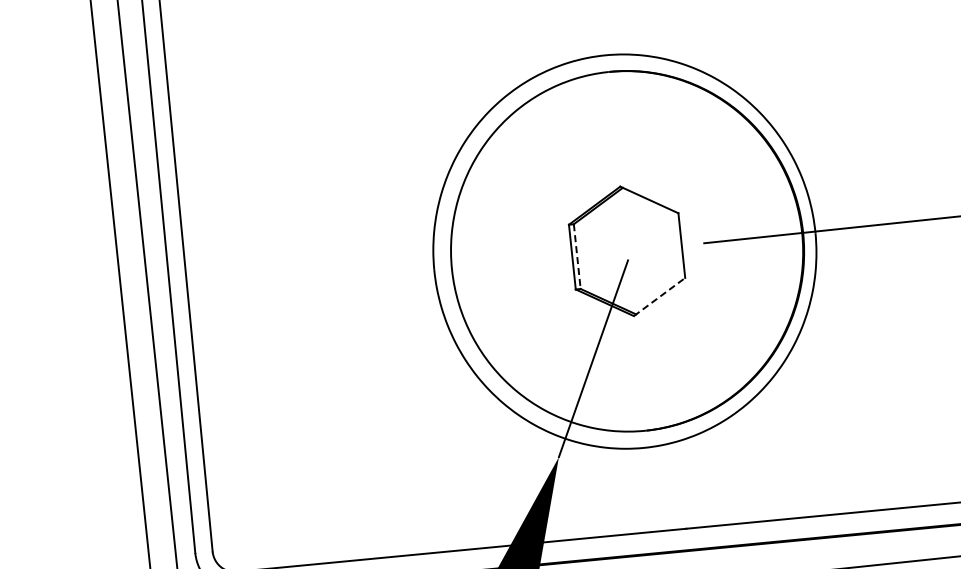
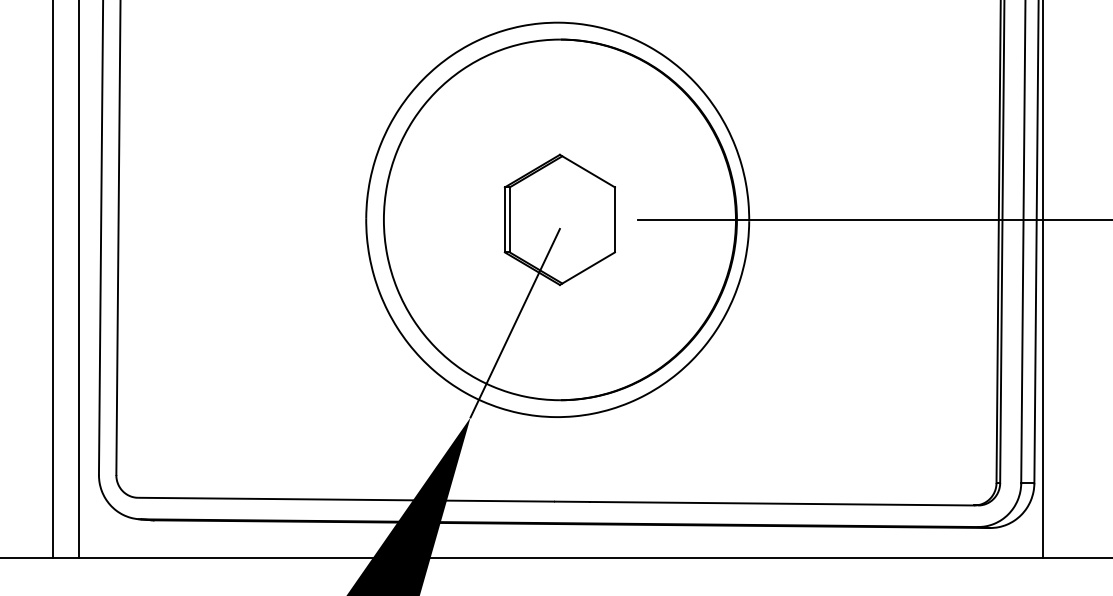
line: (576, 256) -> (509, 219), dashed -> solid
line: (659, 296) -> (587, 268), dashed -> solid

